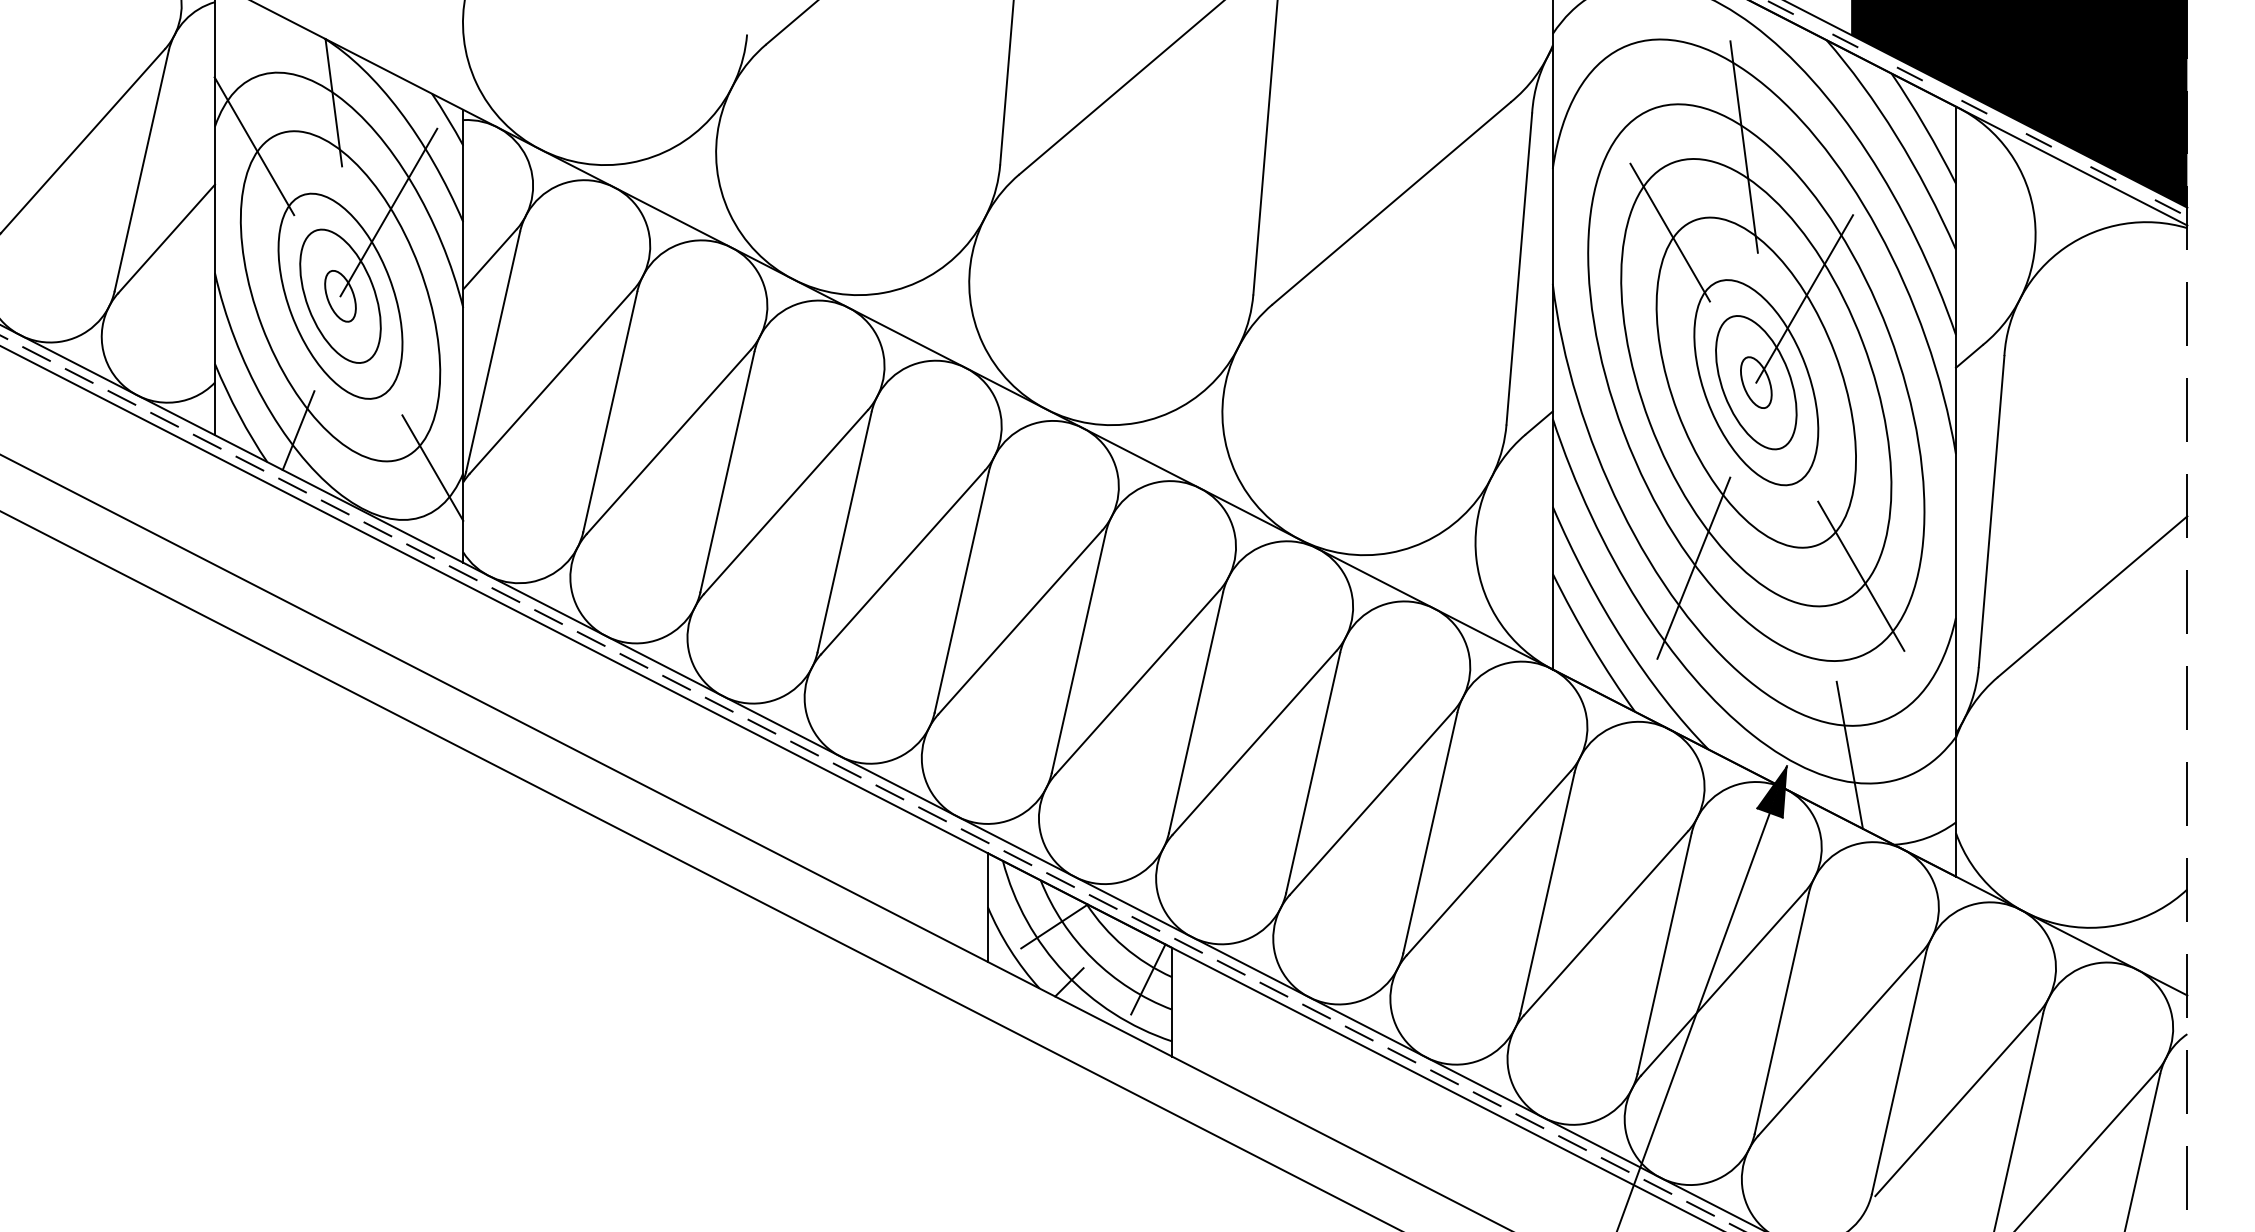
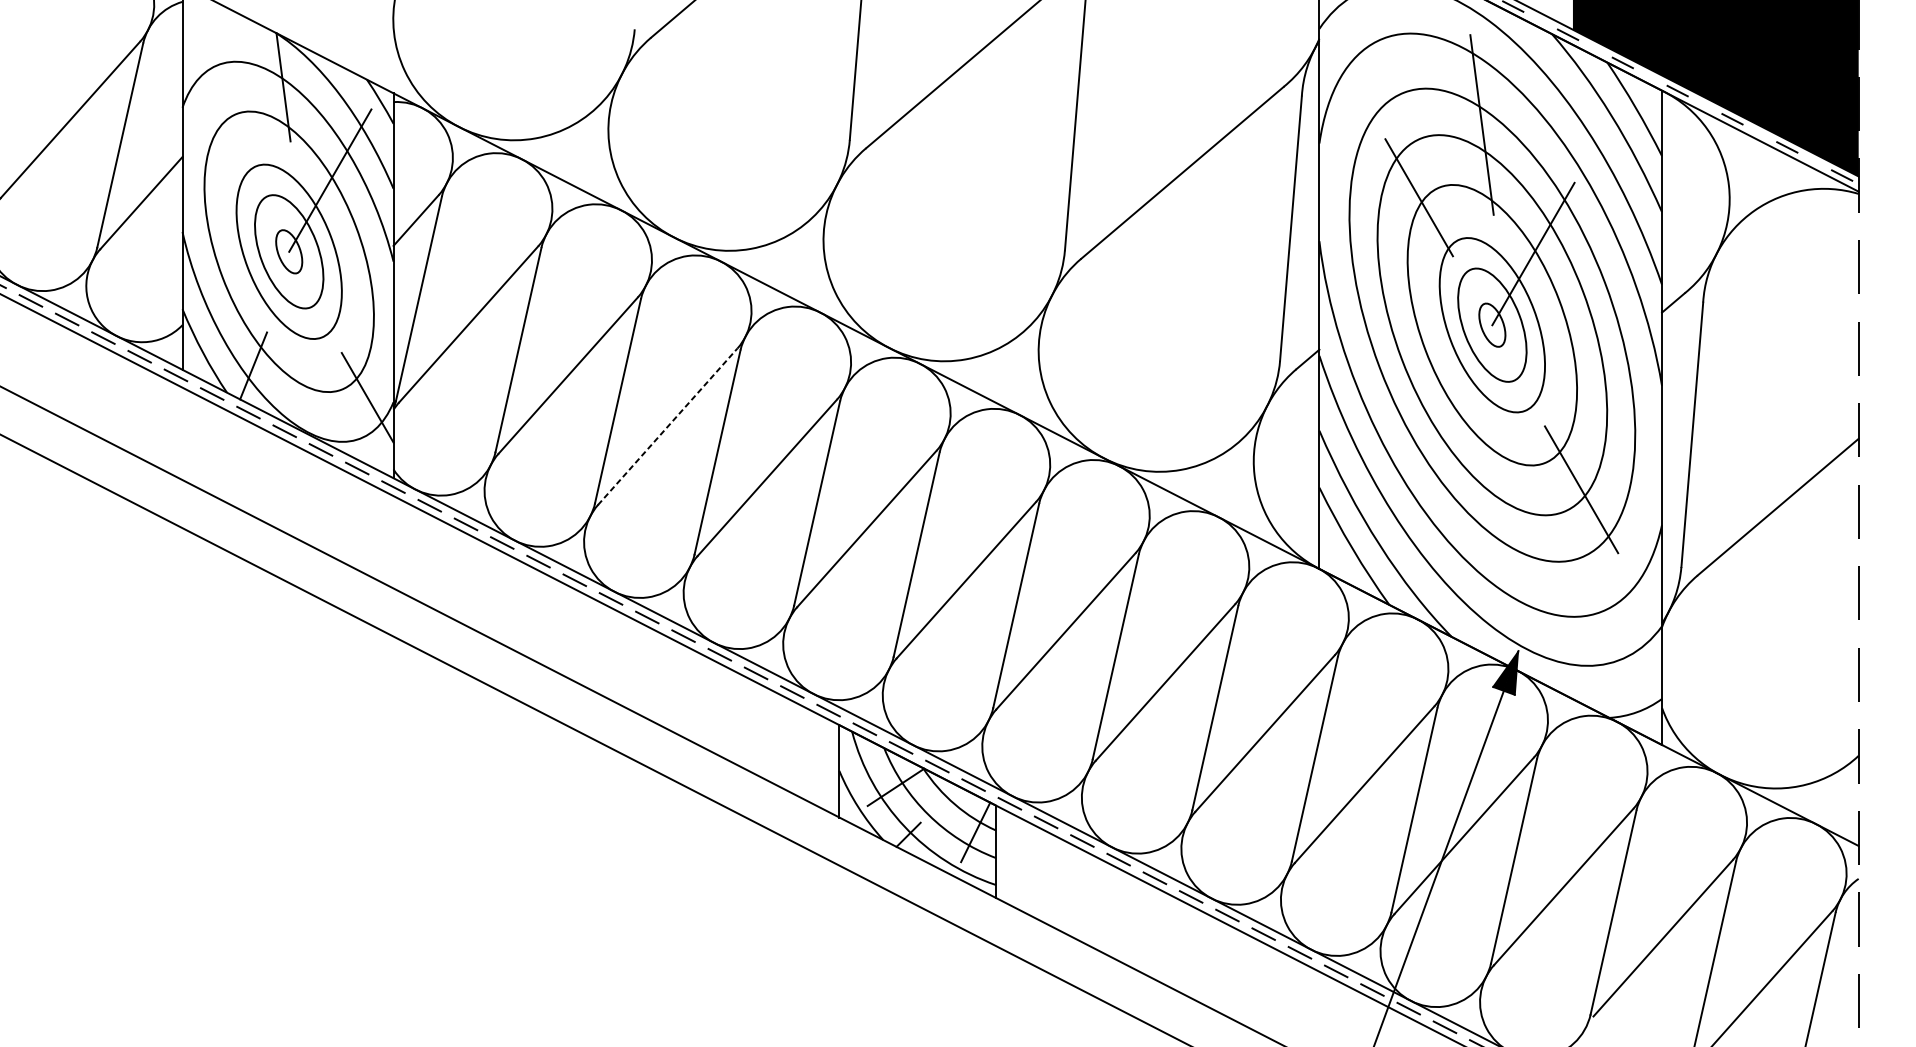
line: (254, 146) -> (216, 124), removed
line: (786, 501) -> (668, 426), solid -> dashed
line: (1693, 567) -> (1438, 482), removed
line: (1849, 754) -> (1571, 641), removed

